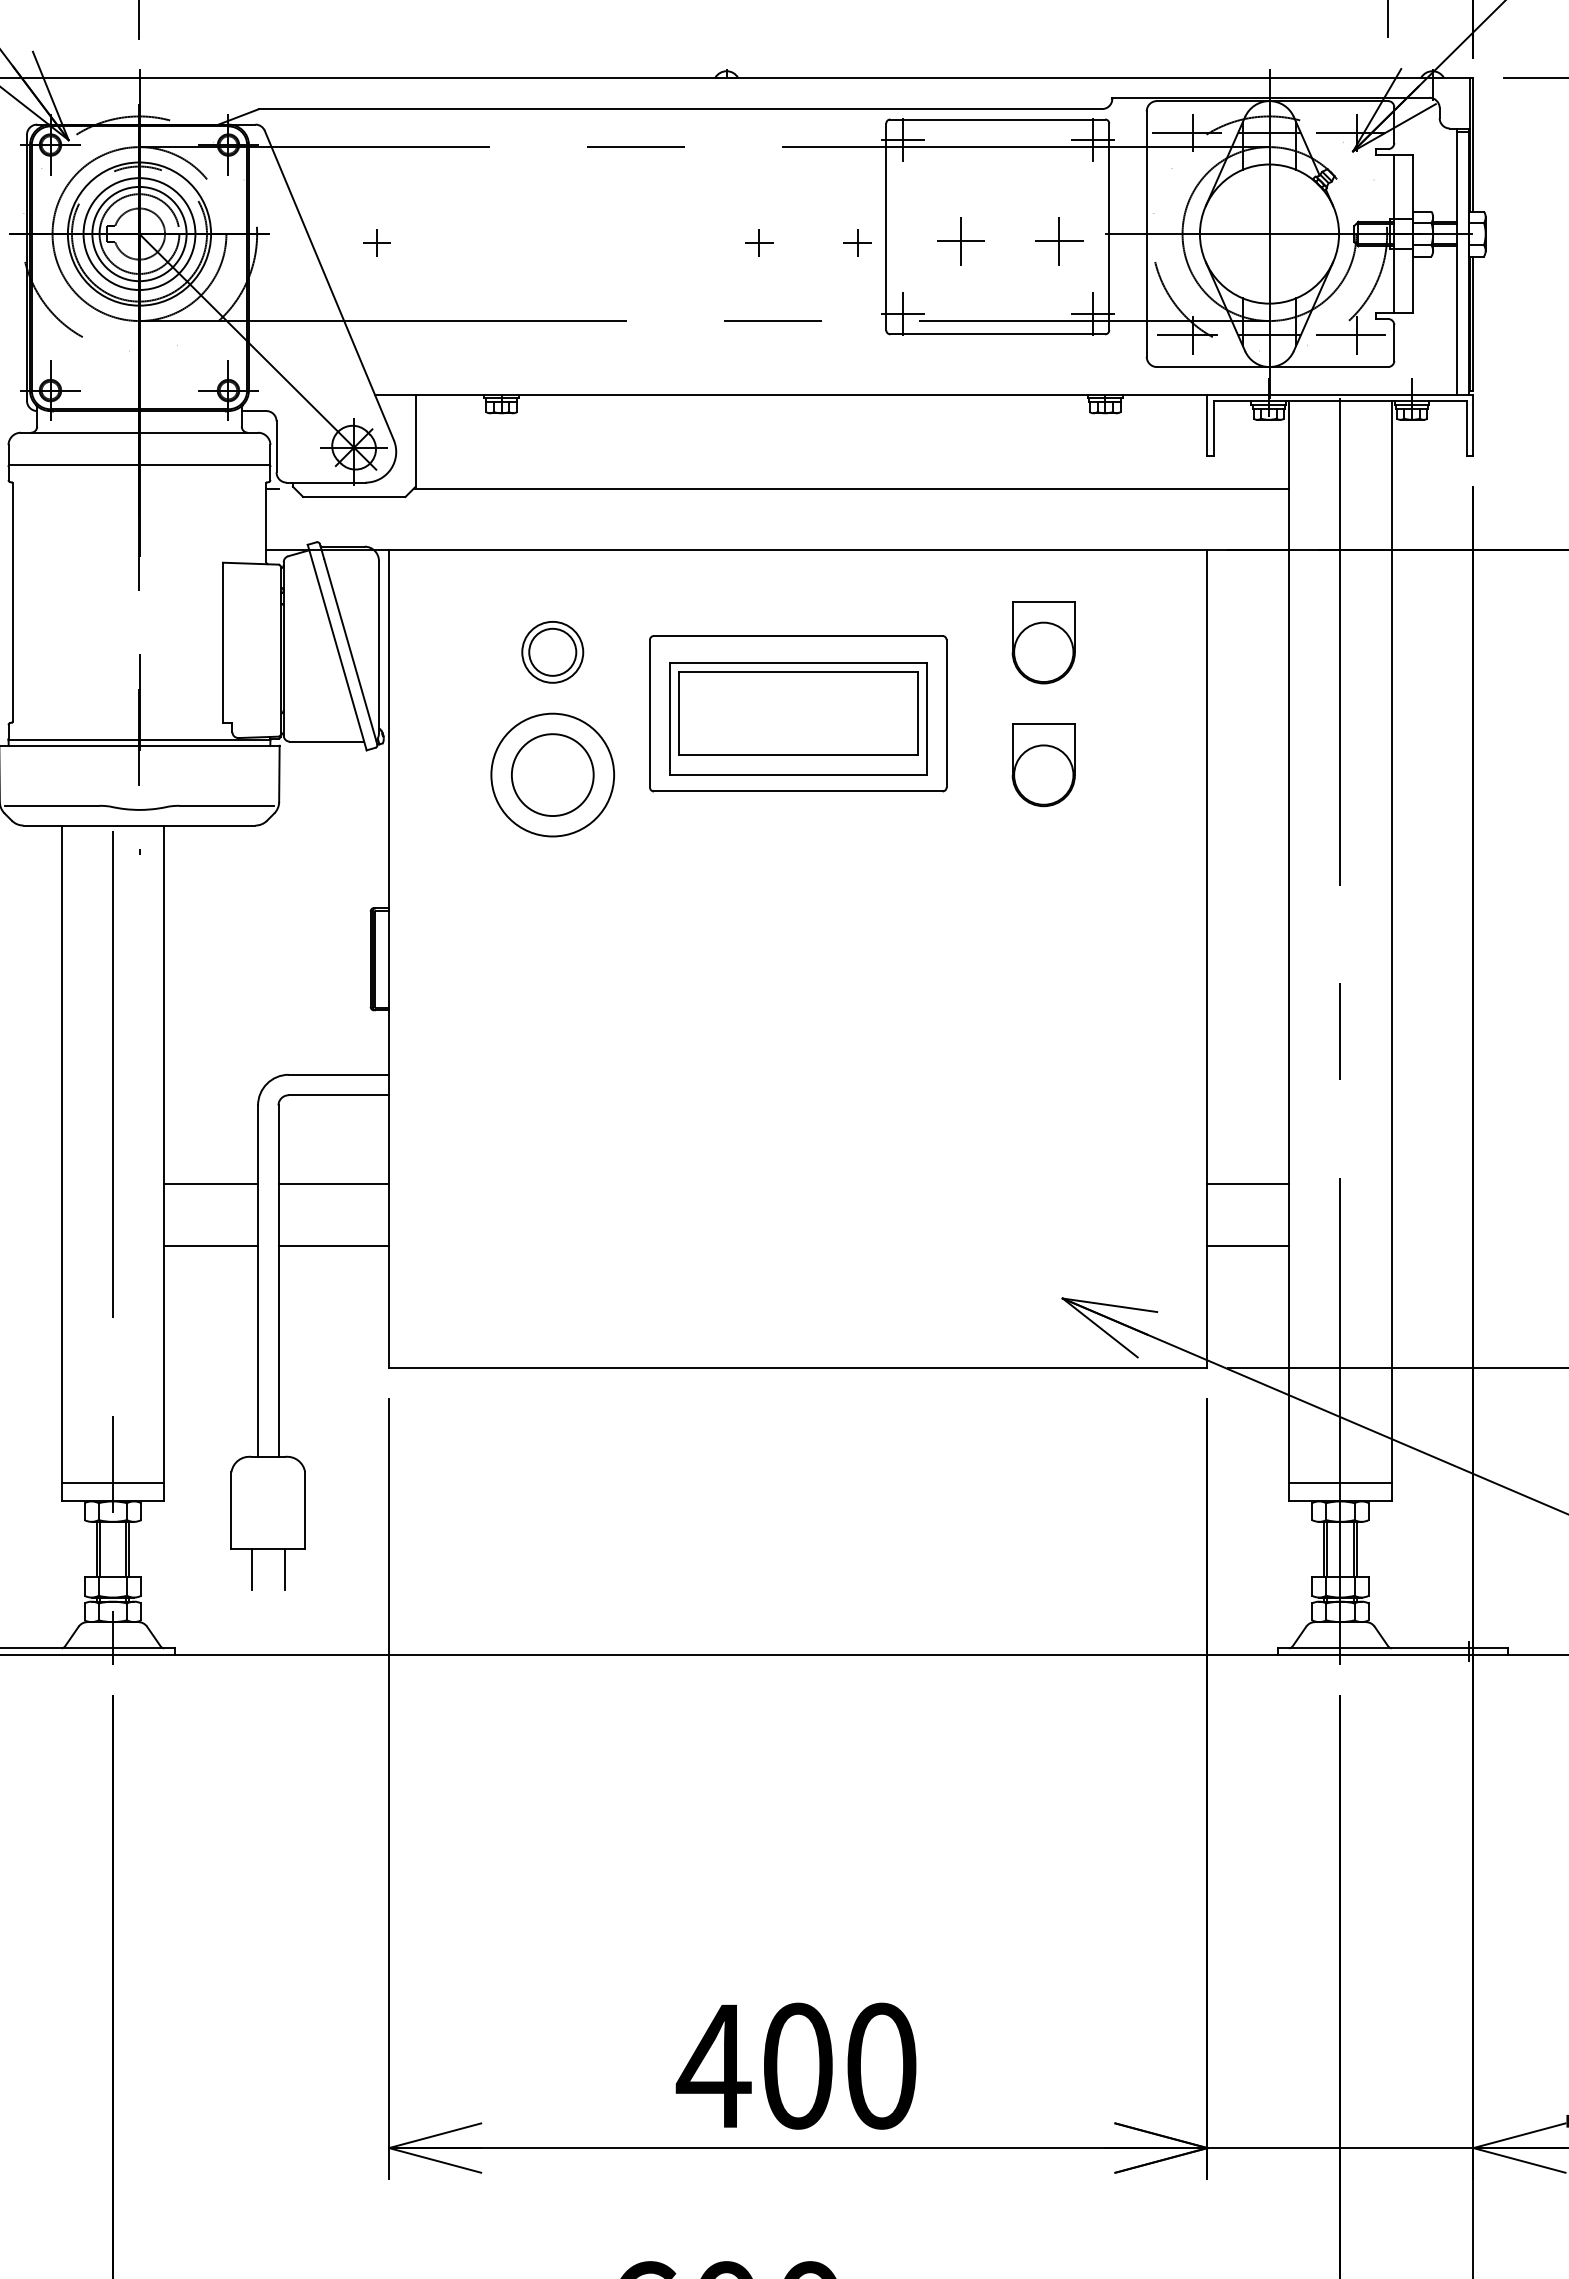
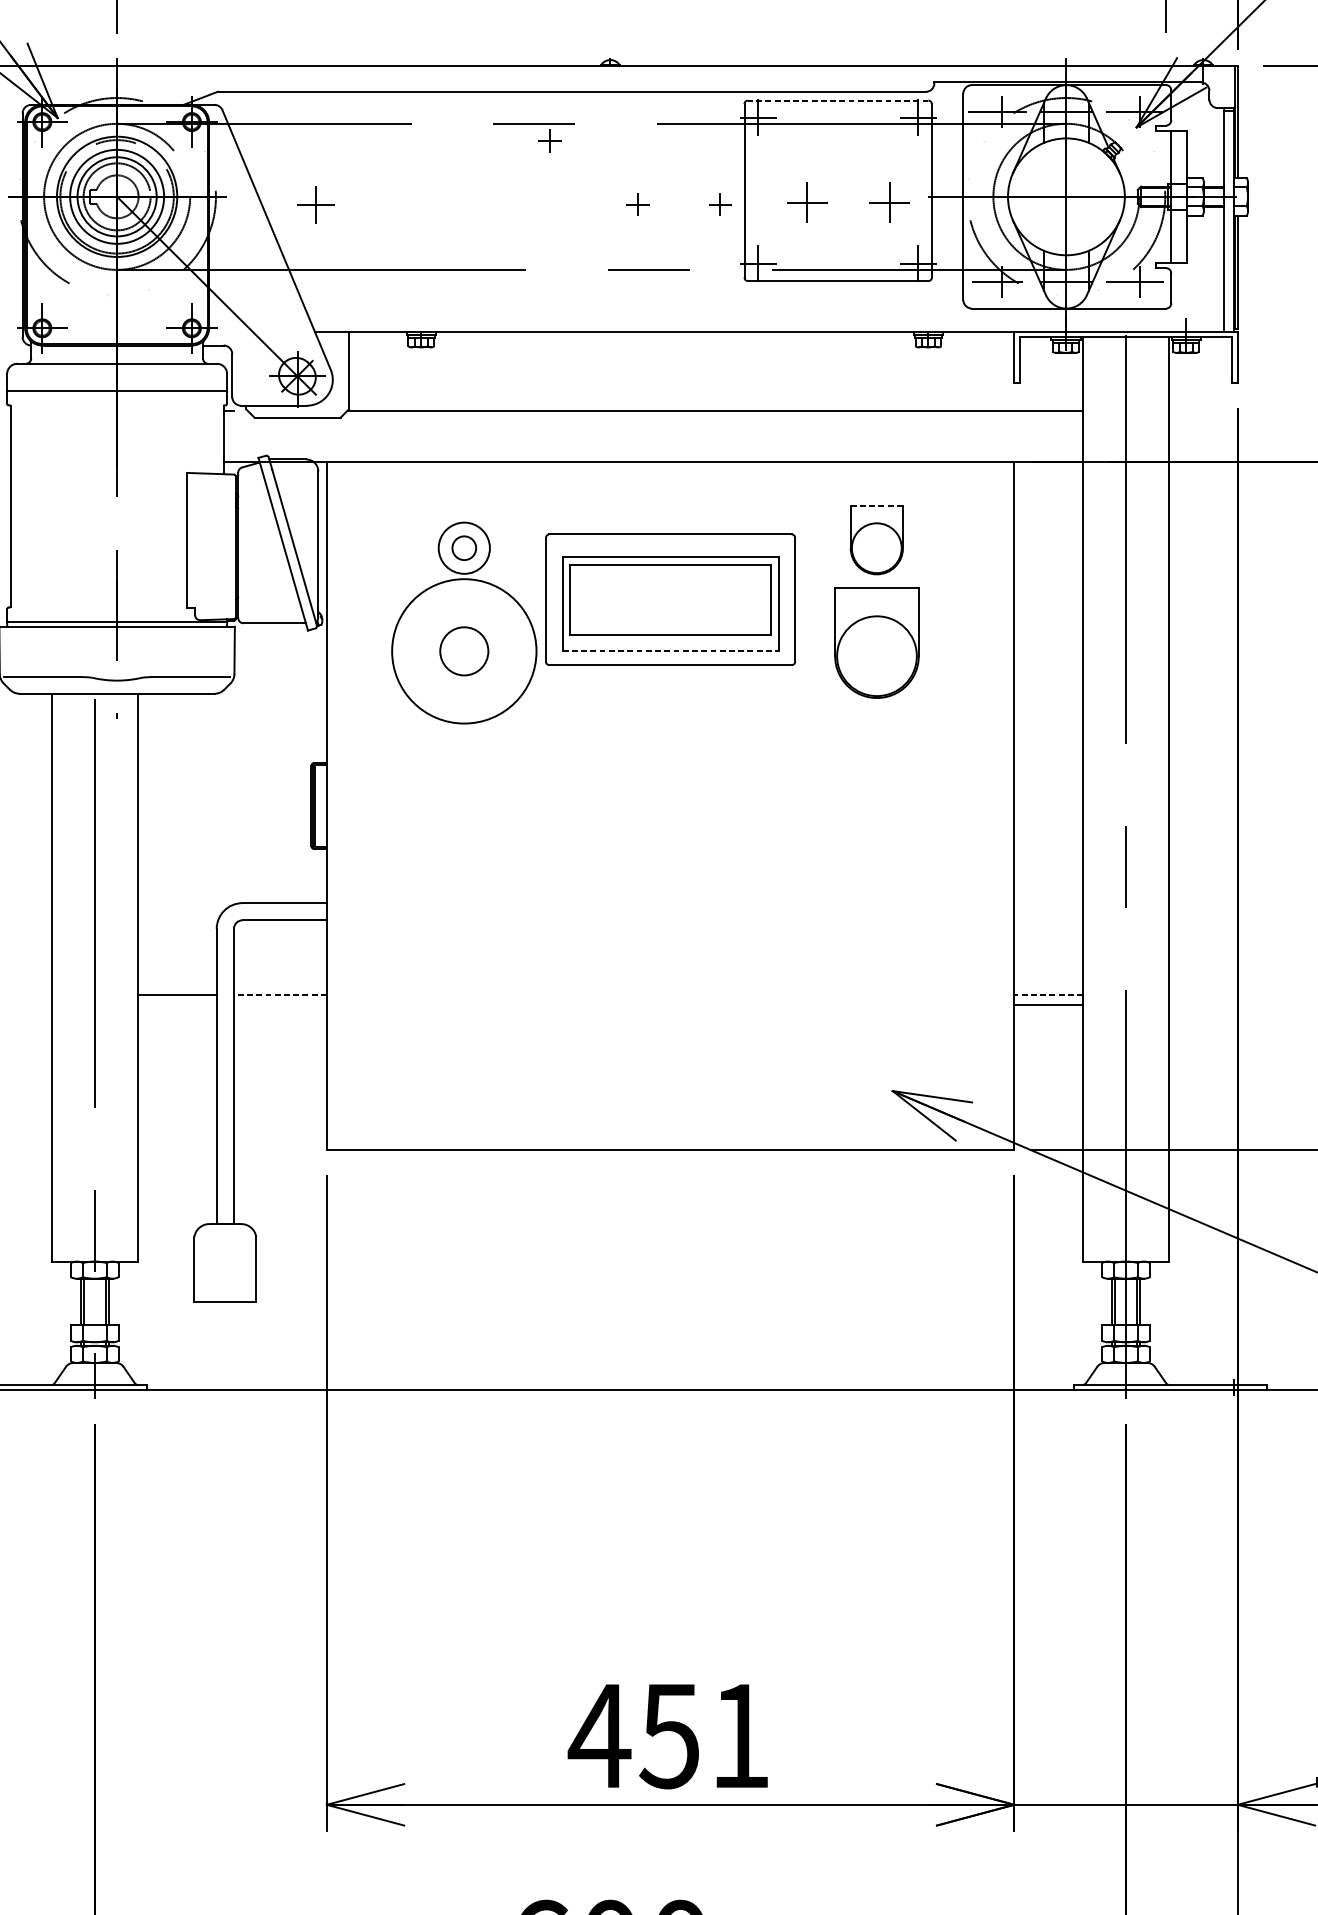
line: (997, 119) -> (837, 100), solid -> dashed
part: (654, 166) -> (549, 140), added
part: (376, 242) -> (316, 203), size x1.6
line: (1044, 601) -> (877, 505), solid -> dashed
circle: (552, 651) -> (464, 547), size x0.6
part: (1043, 765) -> (876, 643), size x1.6
circle: (552, 774) -> (464, 650), size x1.4
line: (798, 774) -> (670, 650), solid -> dashed
circle: (552, 775) -> (464, 651), size x0.7
line: (333, 1184) -> (280, 995), solid -> dashed
line: (1248, 1184) -> (1048, 995), solid -> dashed
line: (211, 1245) -> (177, 1046), removed
line: (333, 1245) -> (280, 1046), removed
line: (1248, 1245) -> (1048, 1004), moved
line: (112, 1483) -> (94, 1246), removed
line: (1340, 1483) -> (1126, 1246), removed
line: (251, 1569) -> (211, 1318), removed
line: (284, 1569) -> (238, 1318), removed
text: (838, 2065) -> (704, 1735), 400 -> 451

